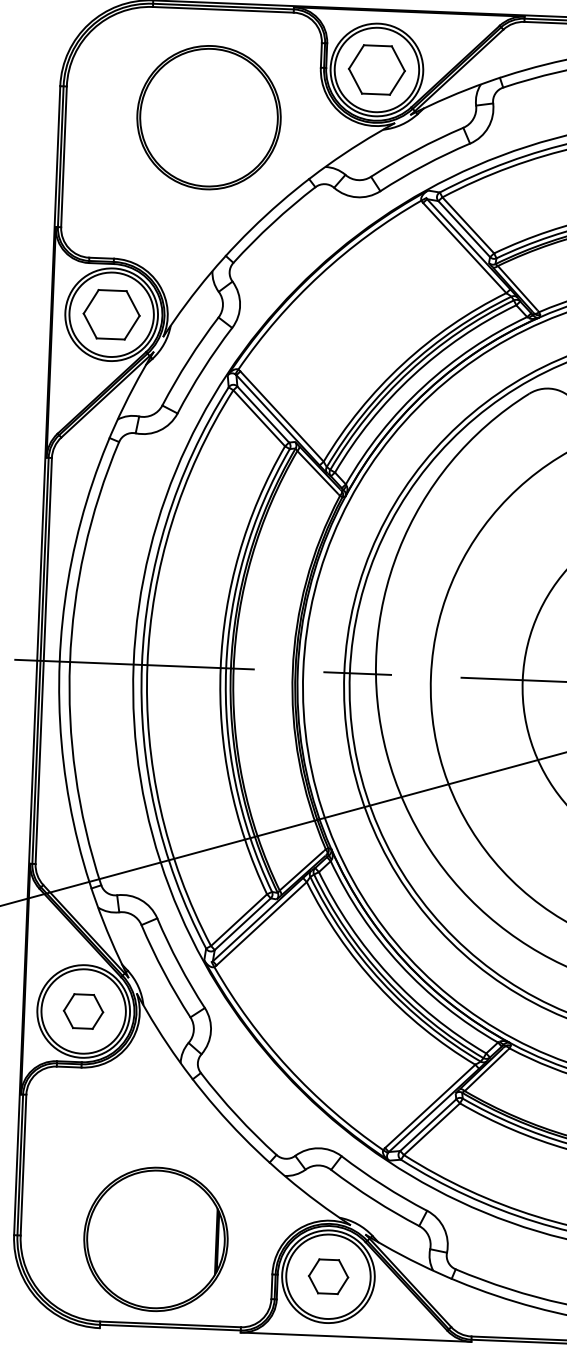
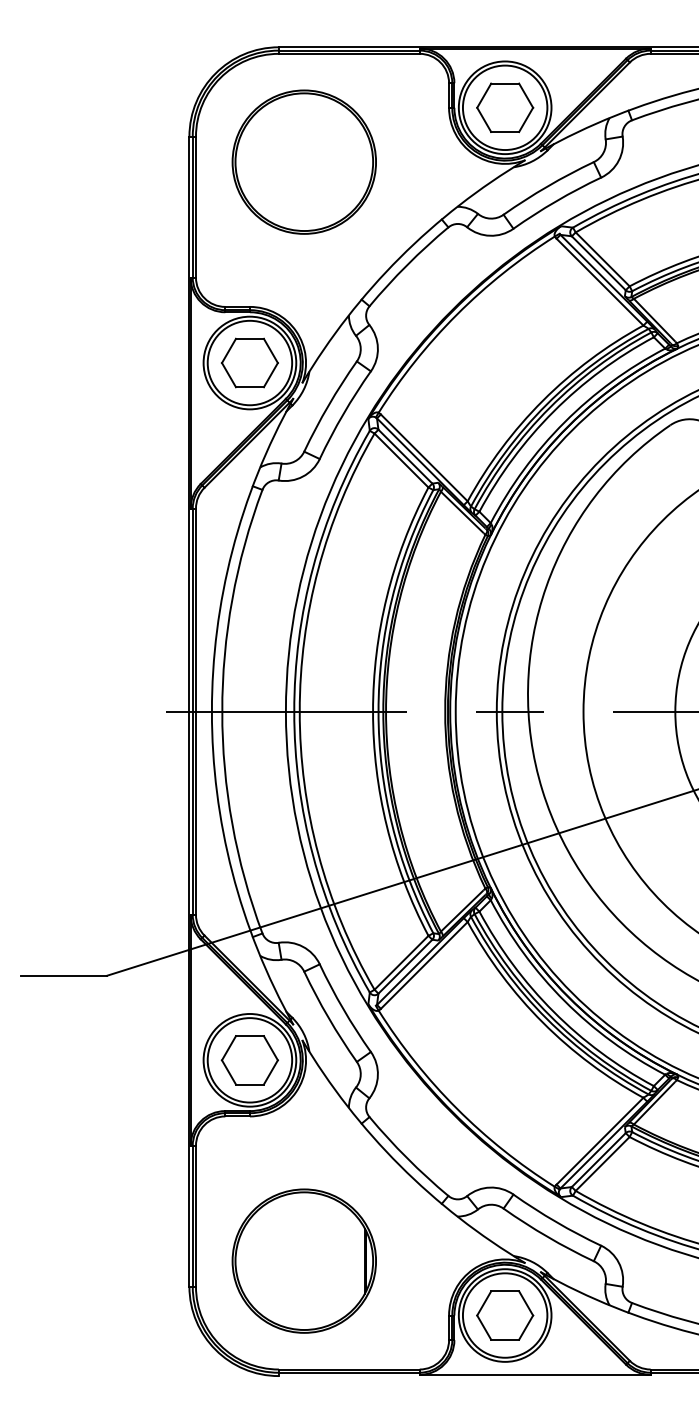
part: (208, 116) -> (303, 161), moved
part: (83, 1011) -> (249, 1060), size x1.43
part: (155, 1238) -> (303, 1260), moved
part: (328, 1276) -> (505, 1315), size x1.43

